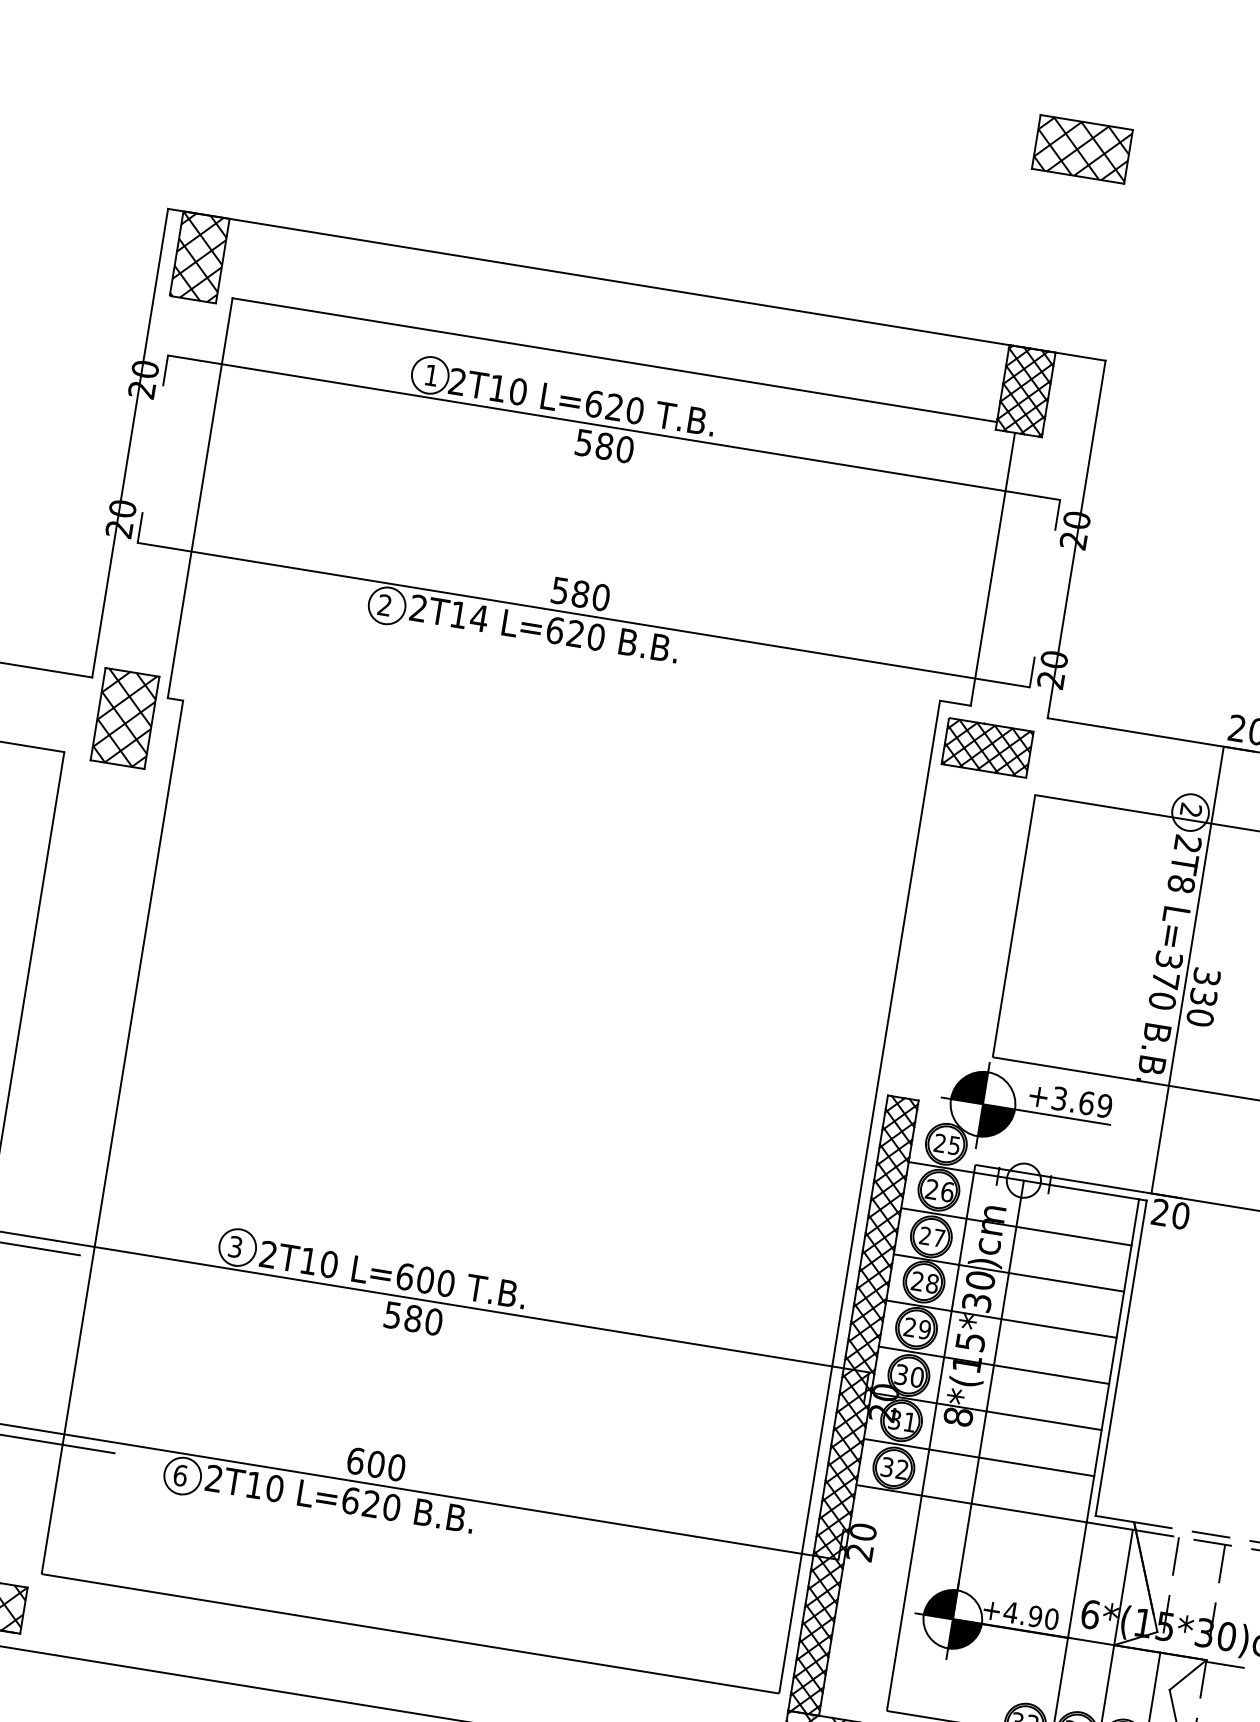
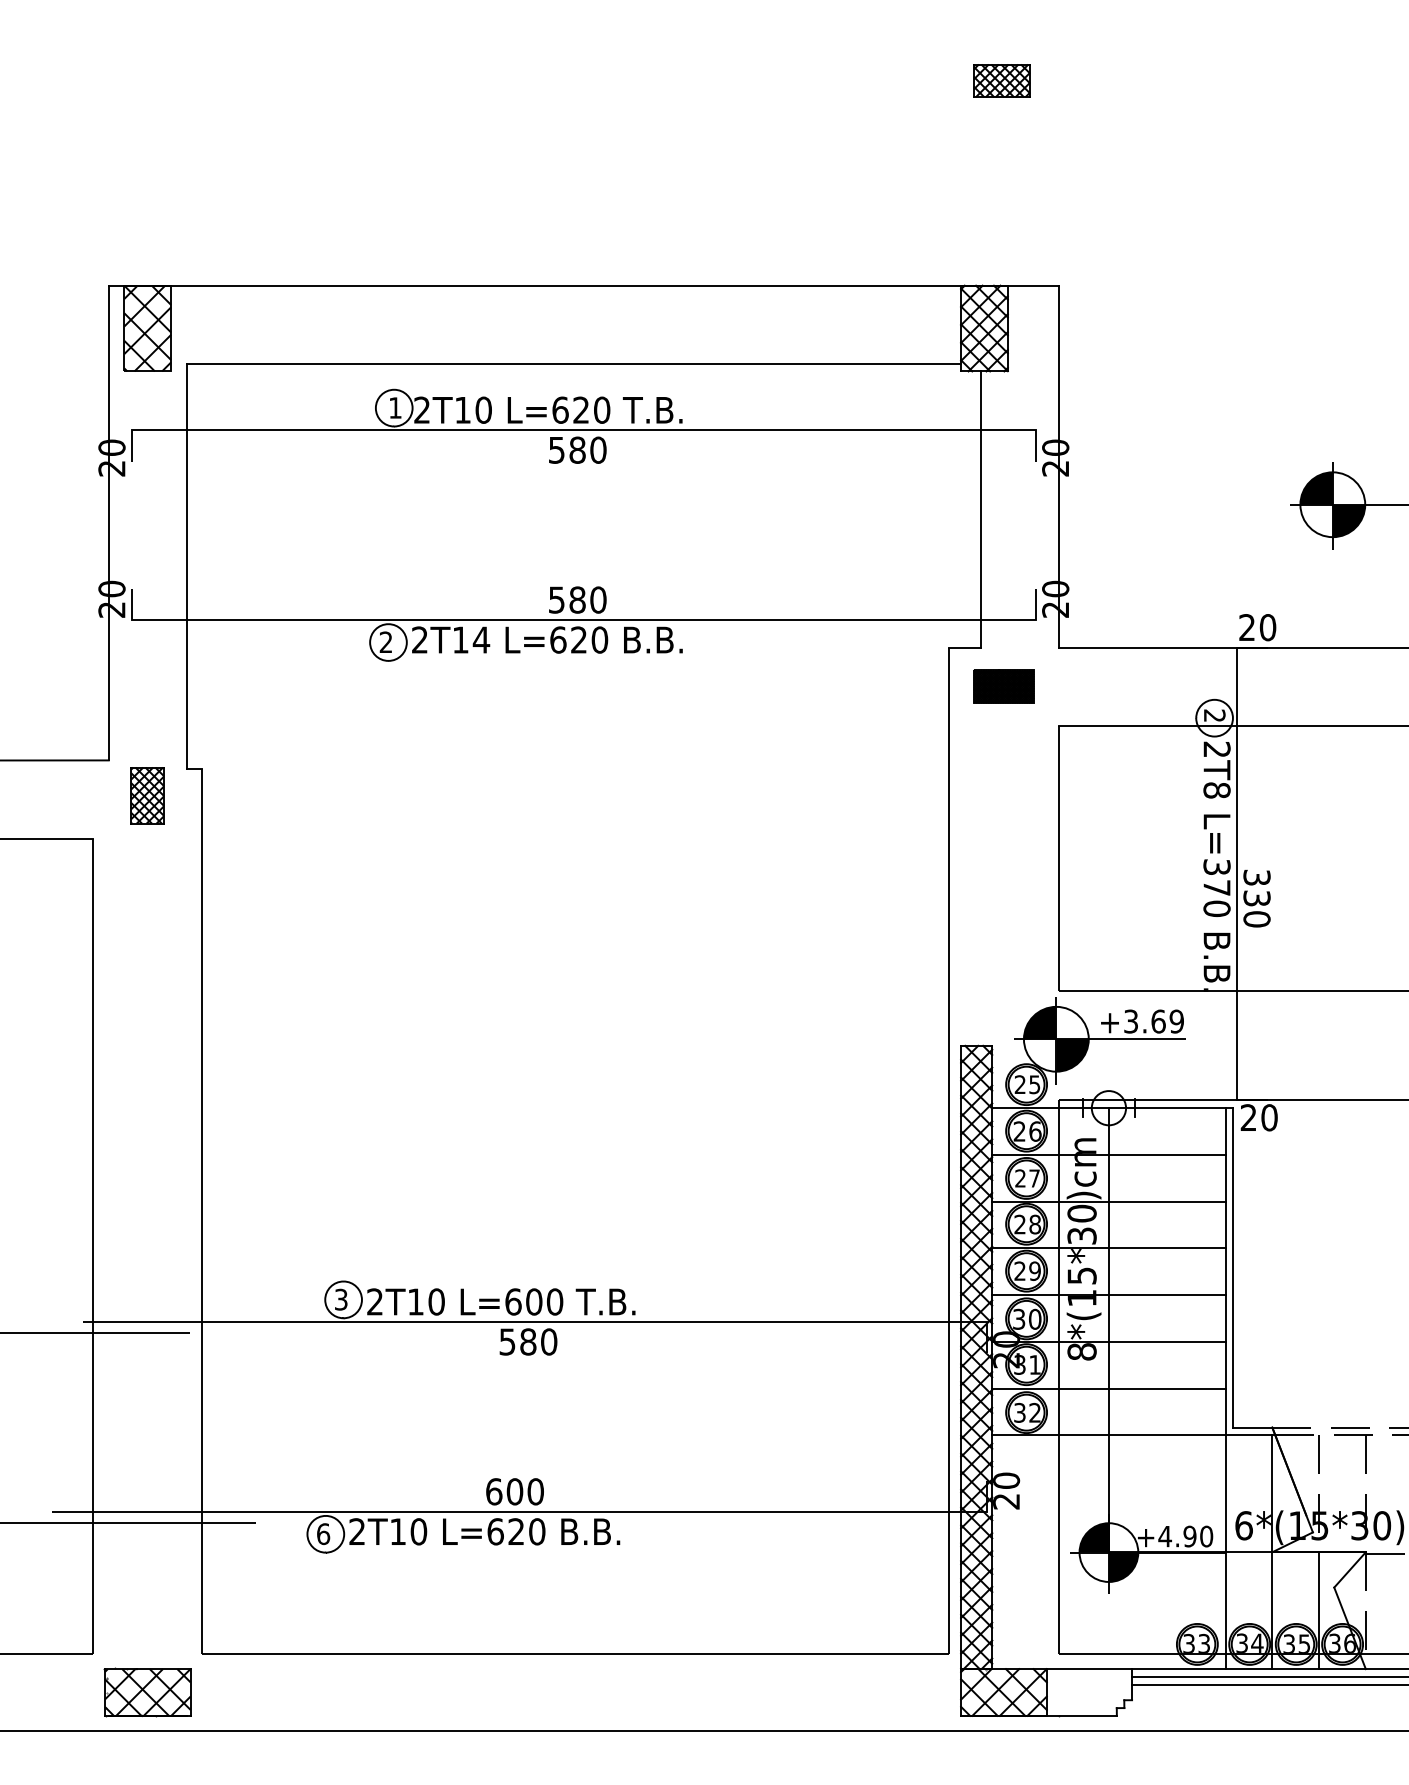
part: (1082, 149) -> (1001, 80), size x0.6
part: (124, 718) -> (147, 795), size x0.6
part: (987, 747) -> (1003, 686), size x0.7

